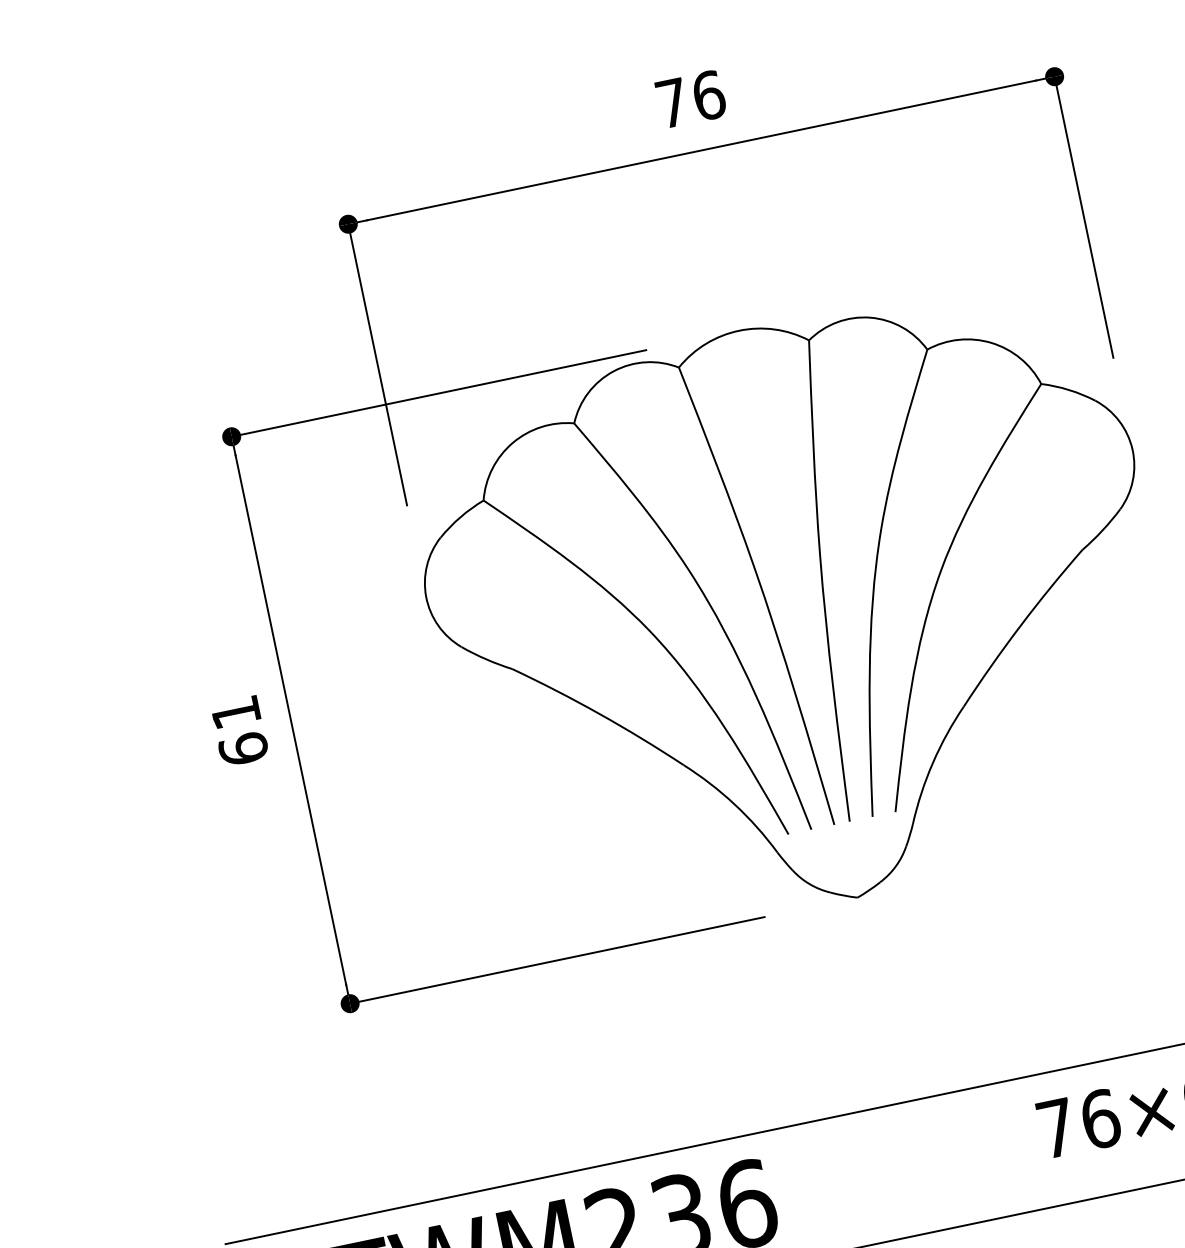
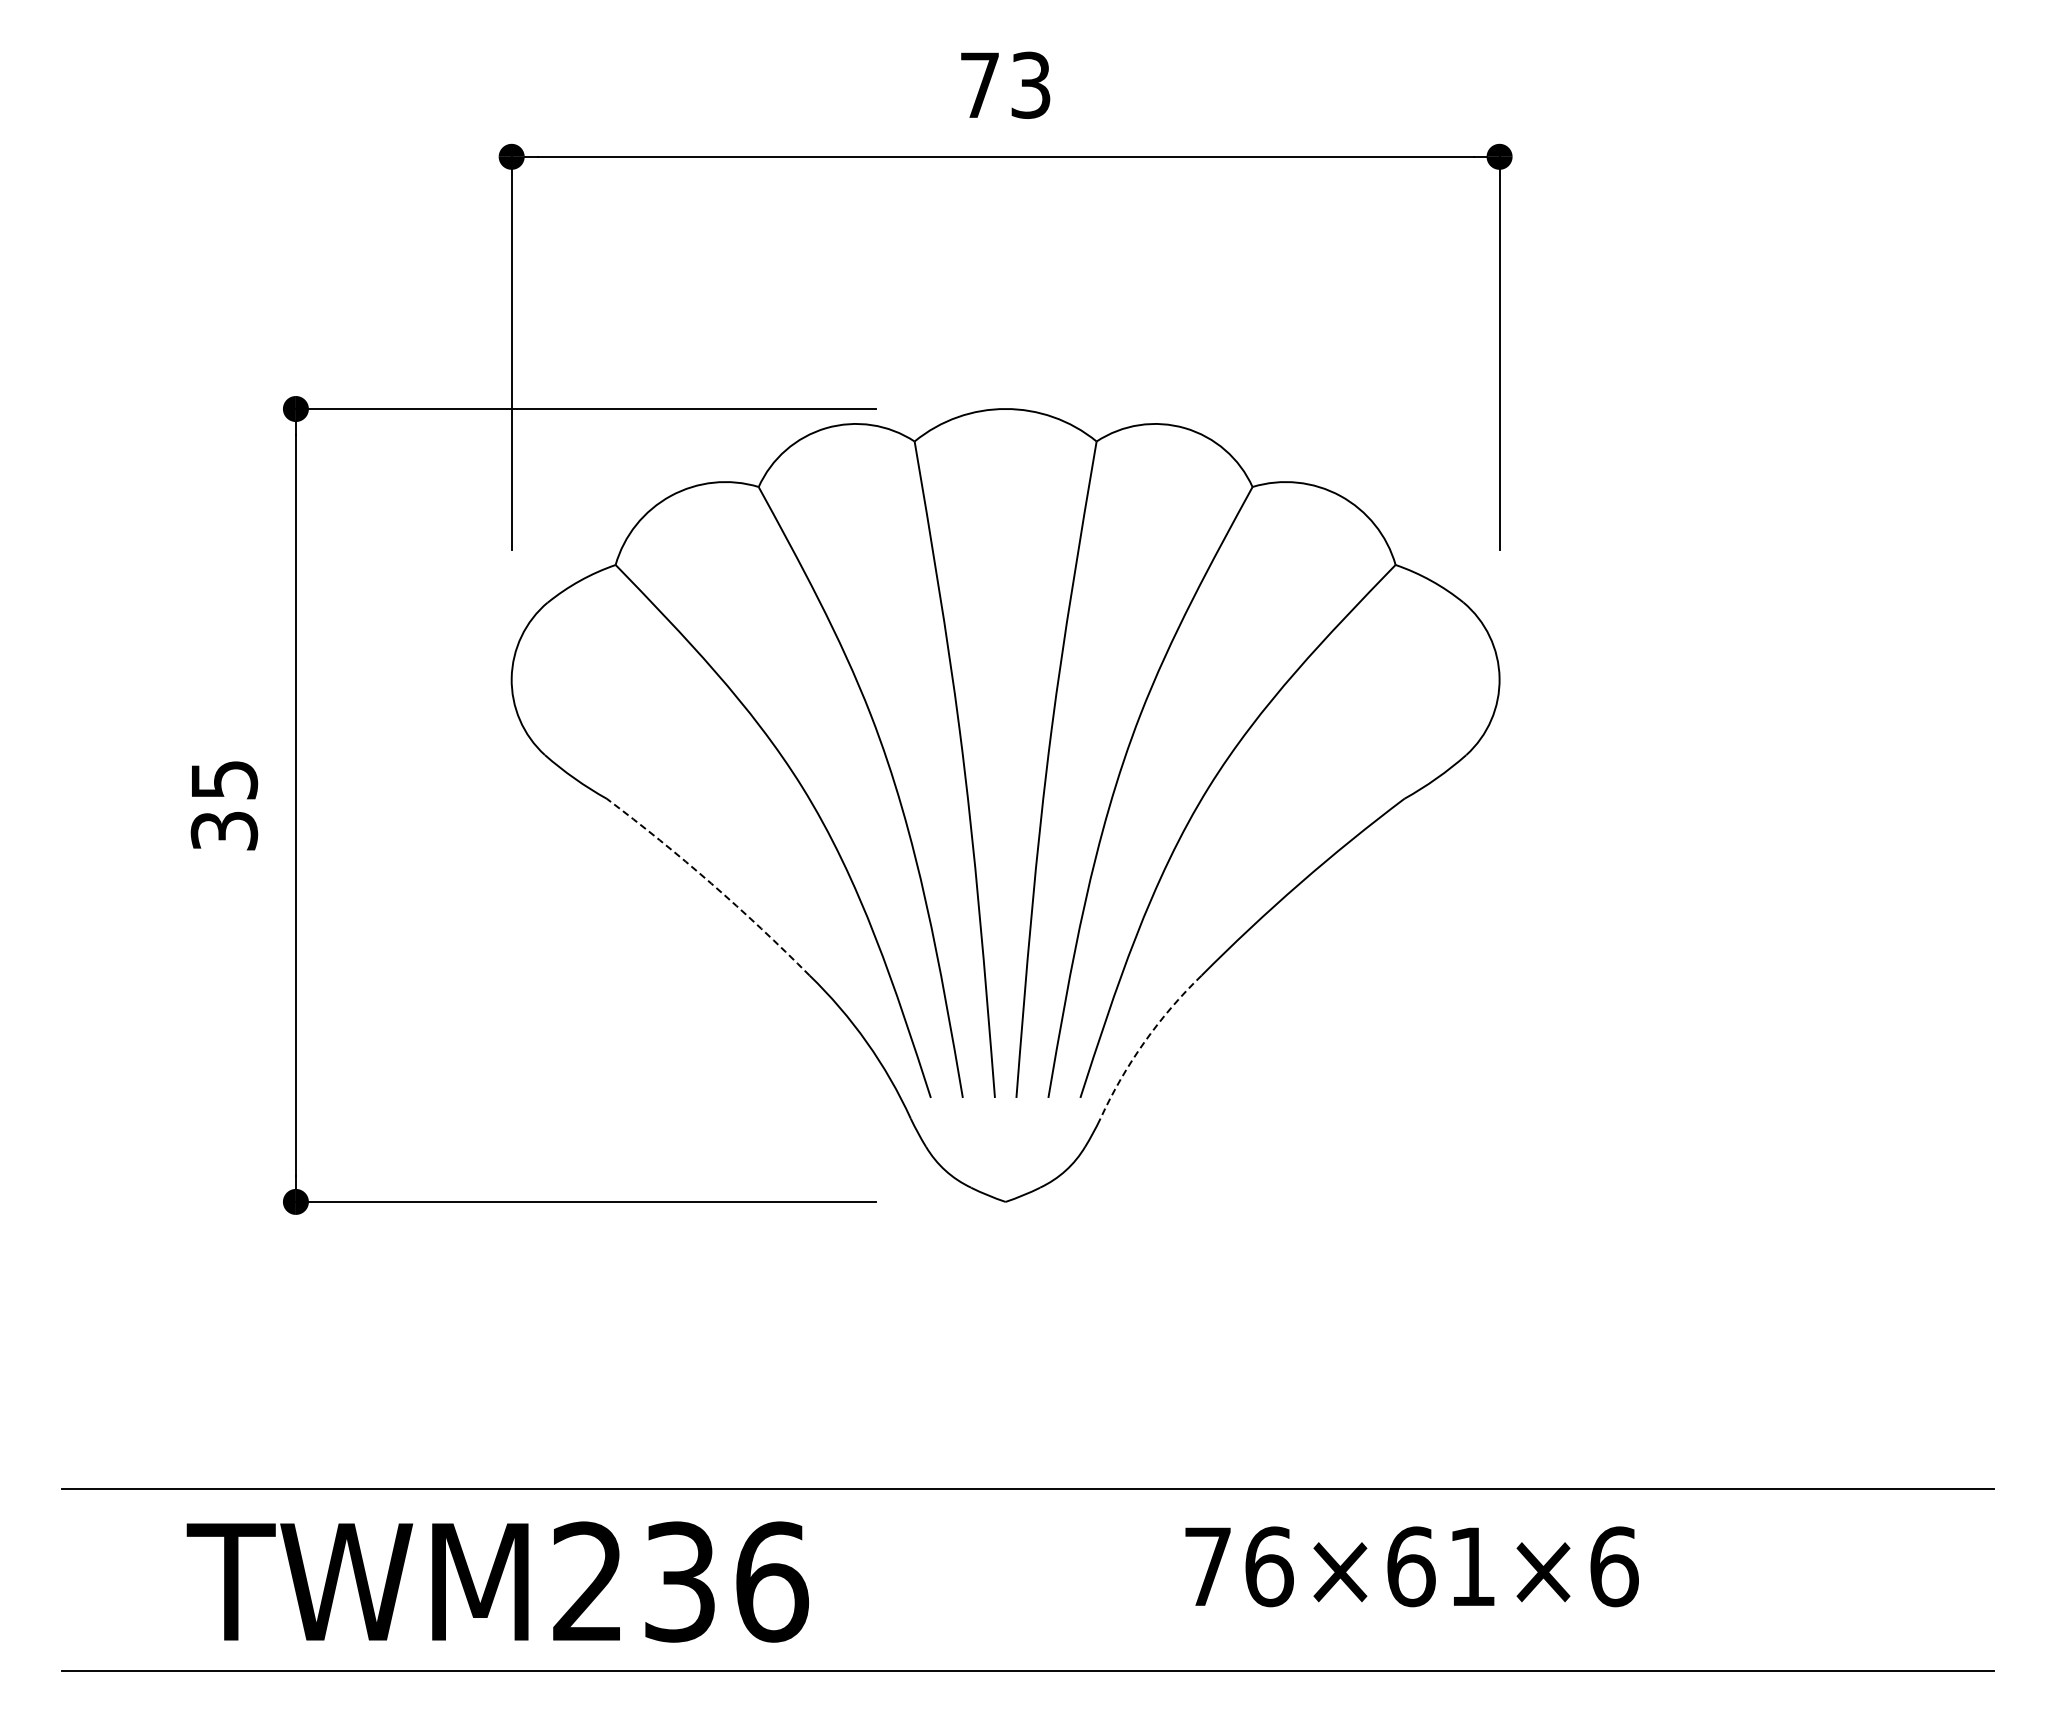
text: (709, 94) -> (1031, 84), 76 -> 73
arc: (599, 713) -> (711, 883), solid -> dashed
text: (239, 730) -> (224, 805), 61 -> 35
arc: (933, 762) -> (1144, 1042), solid -> dashed

